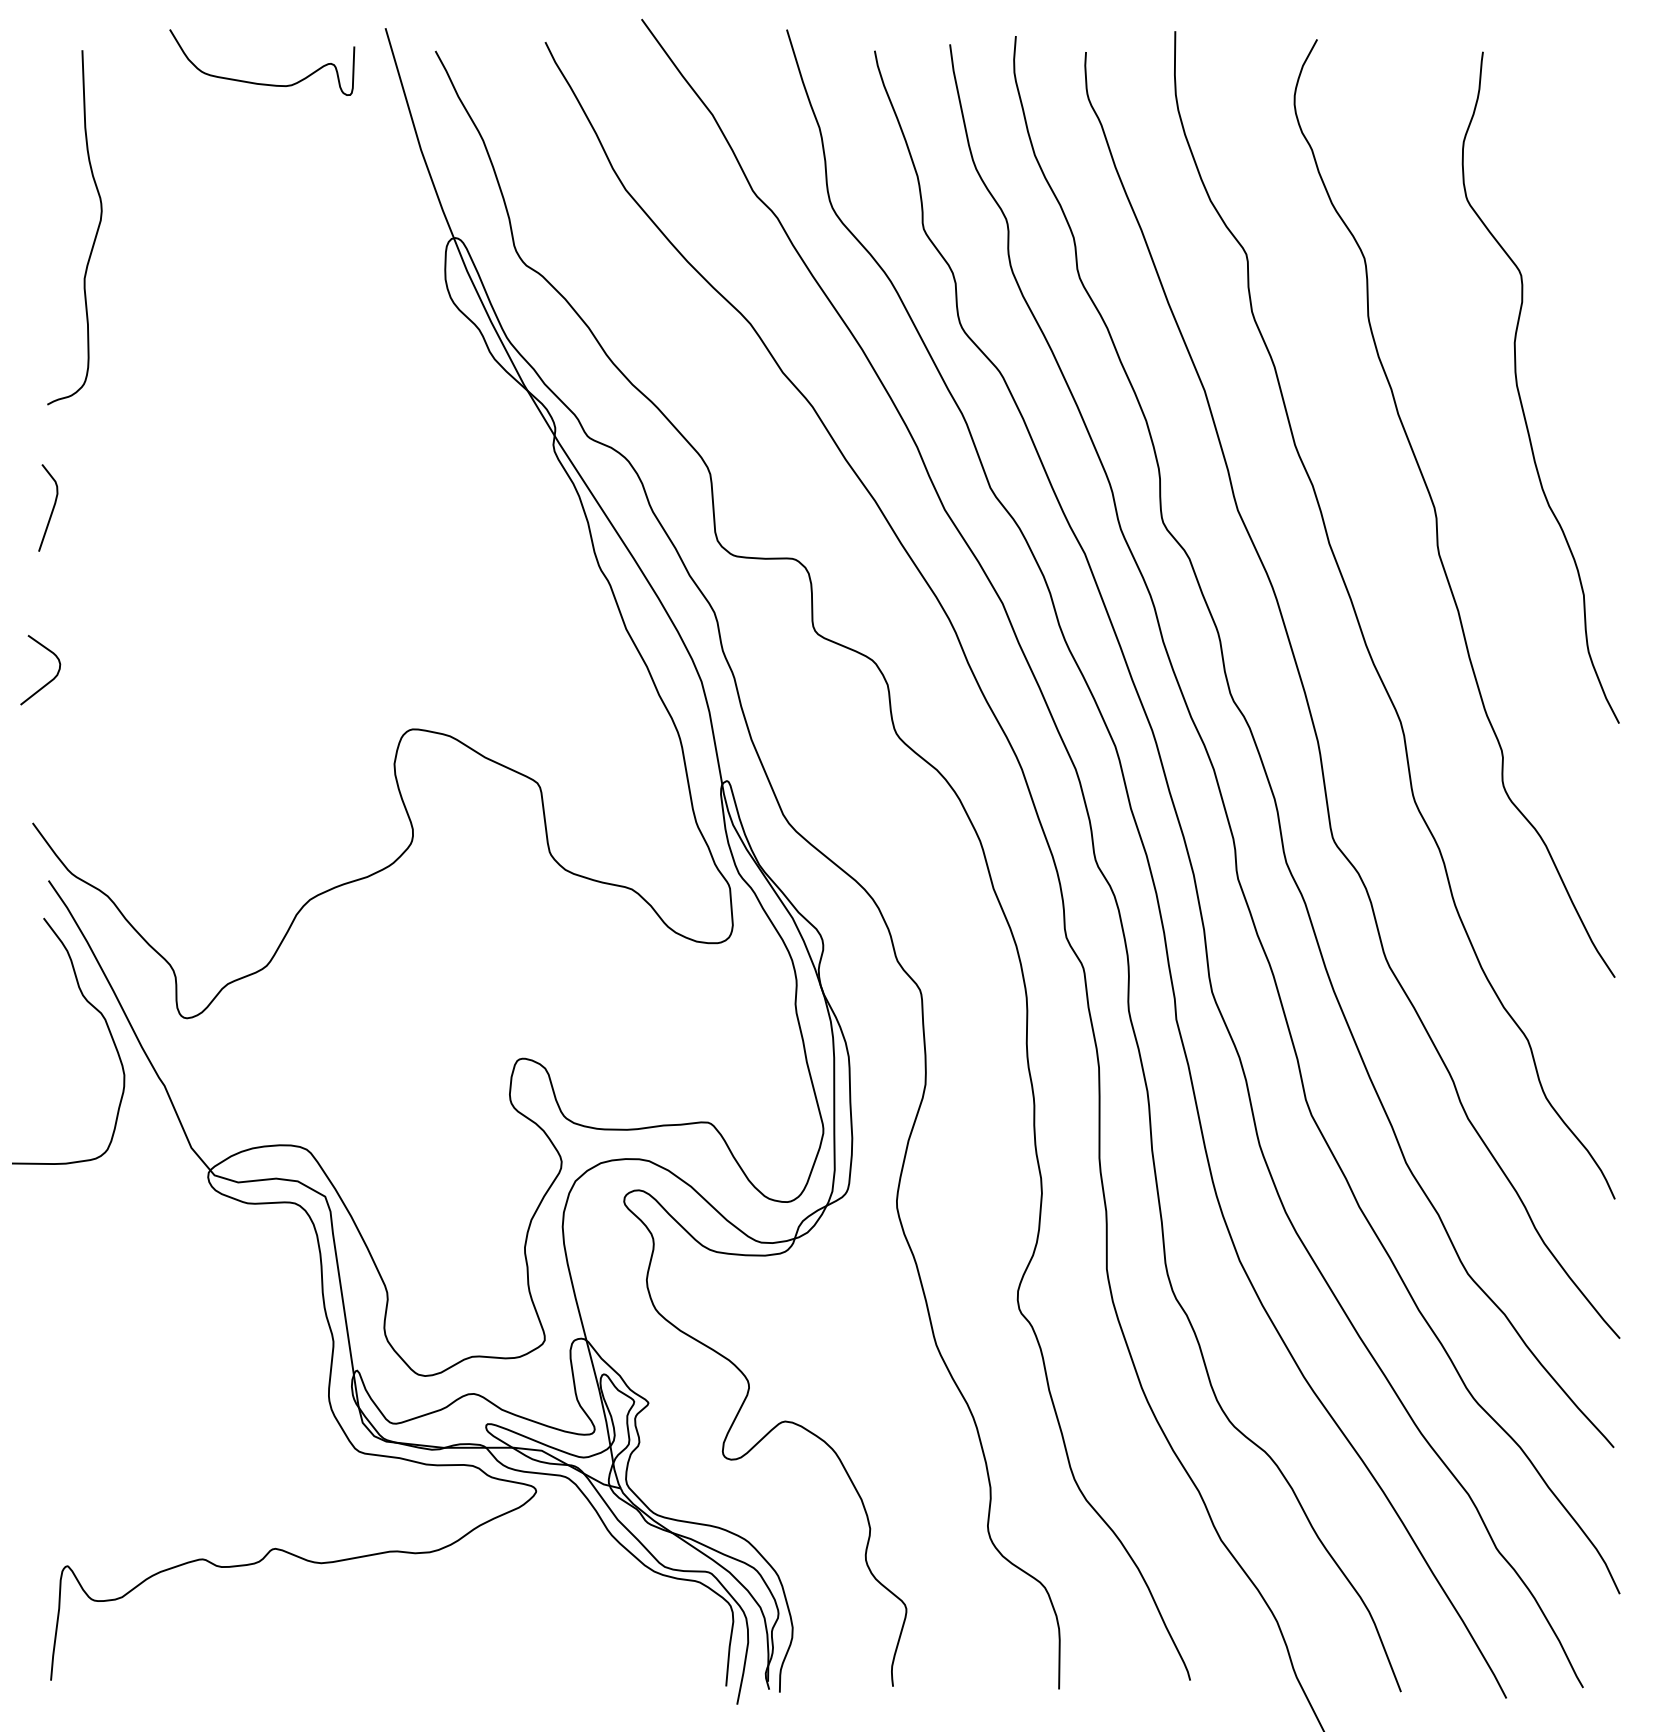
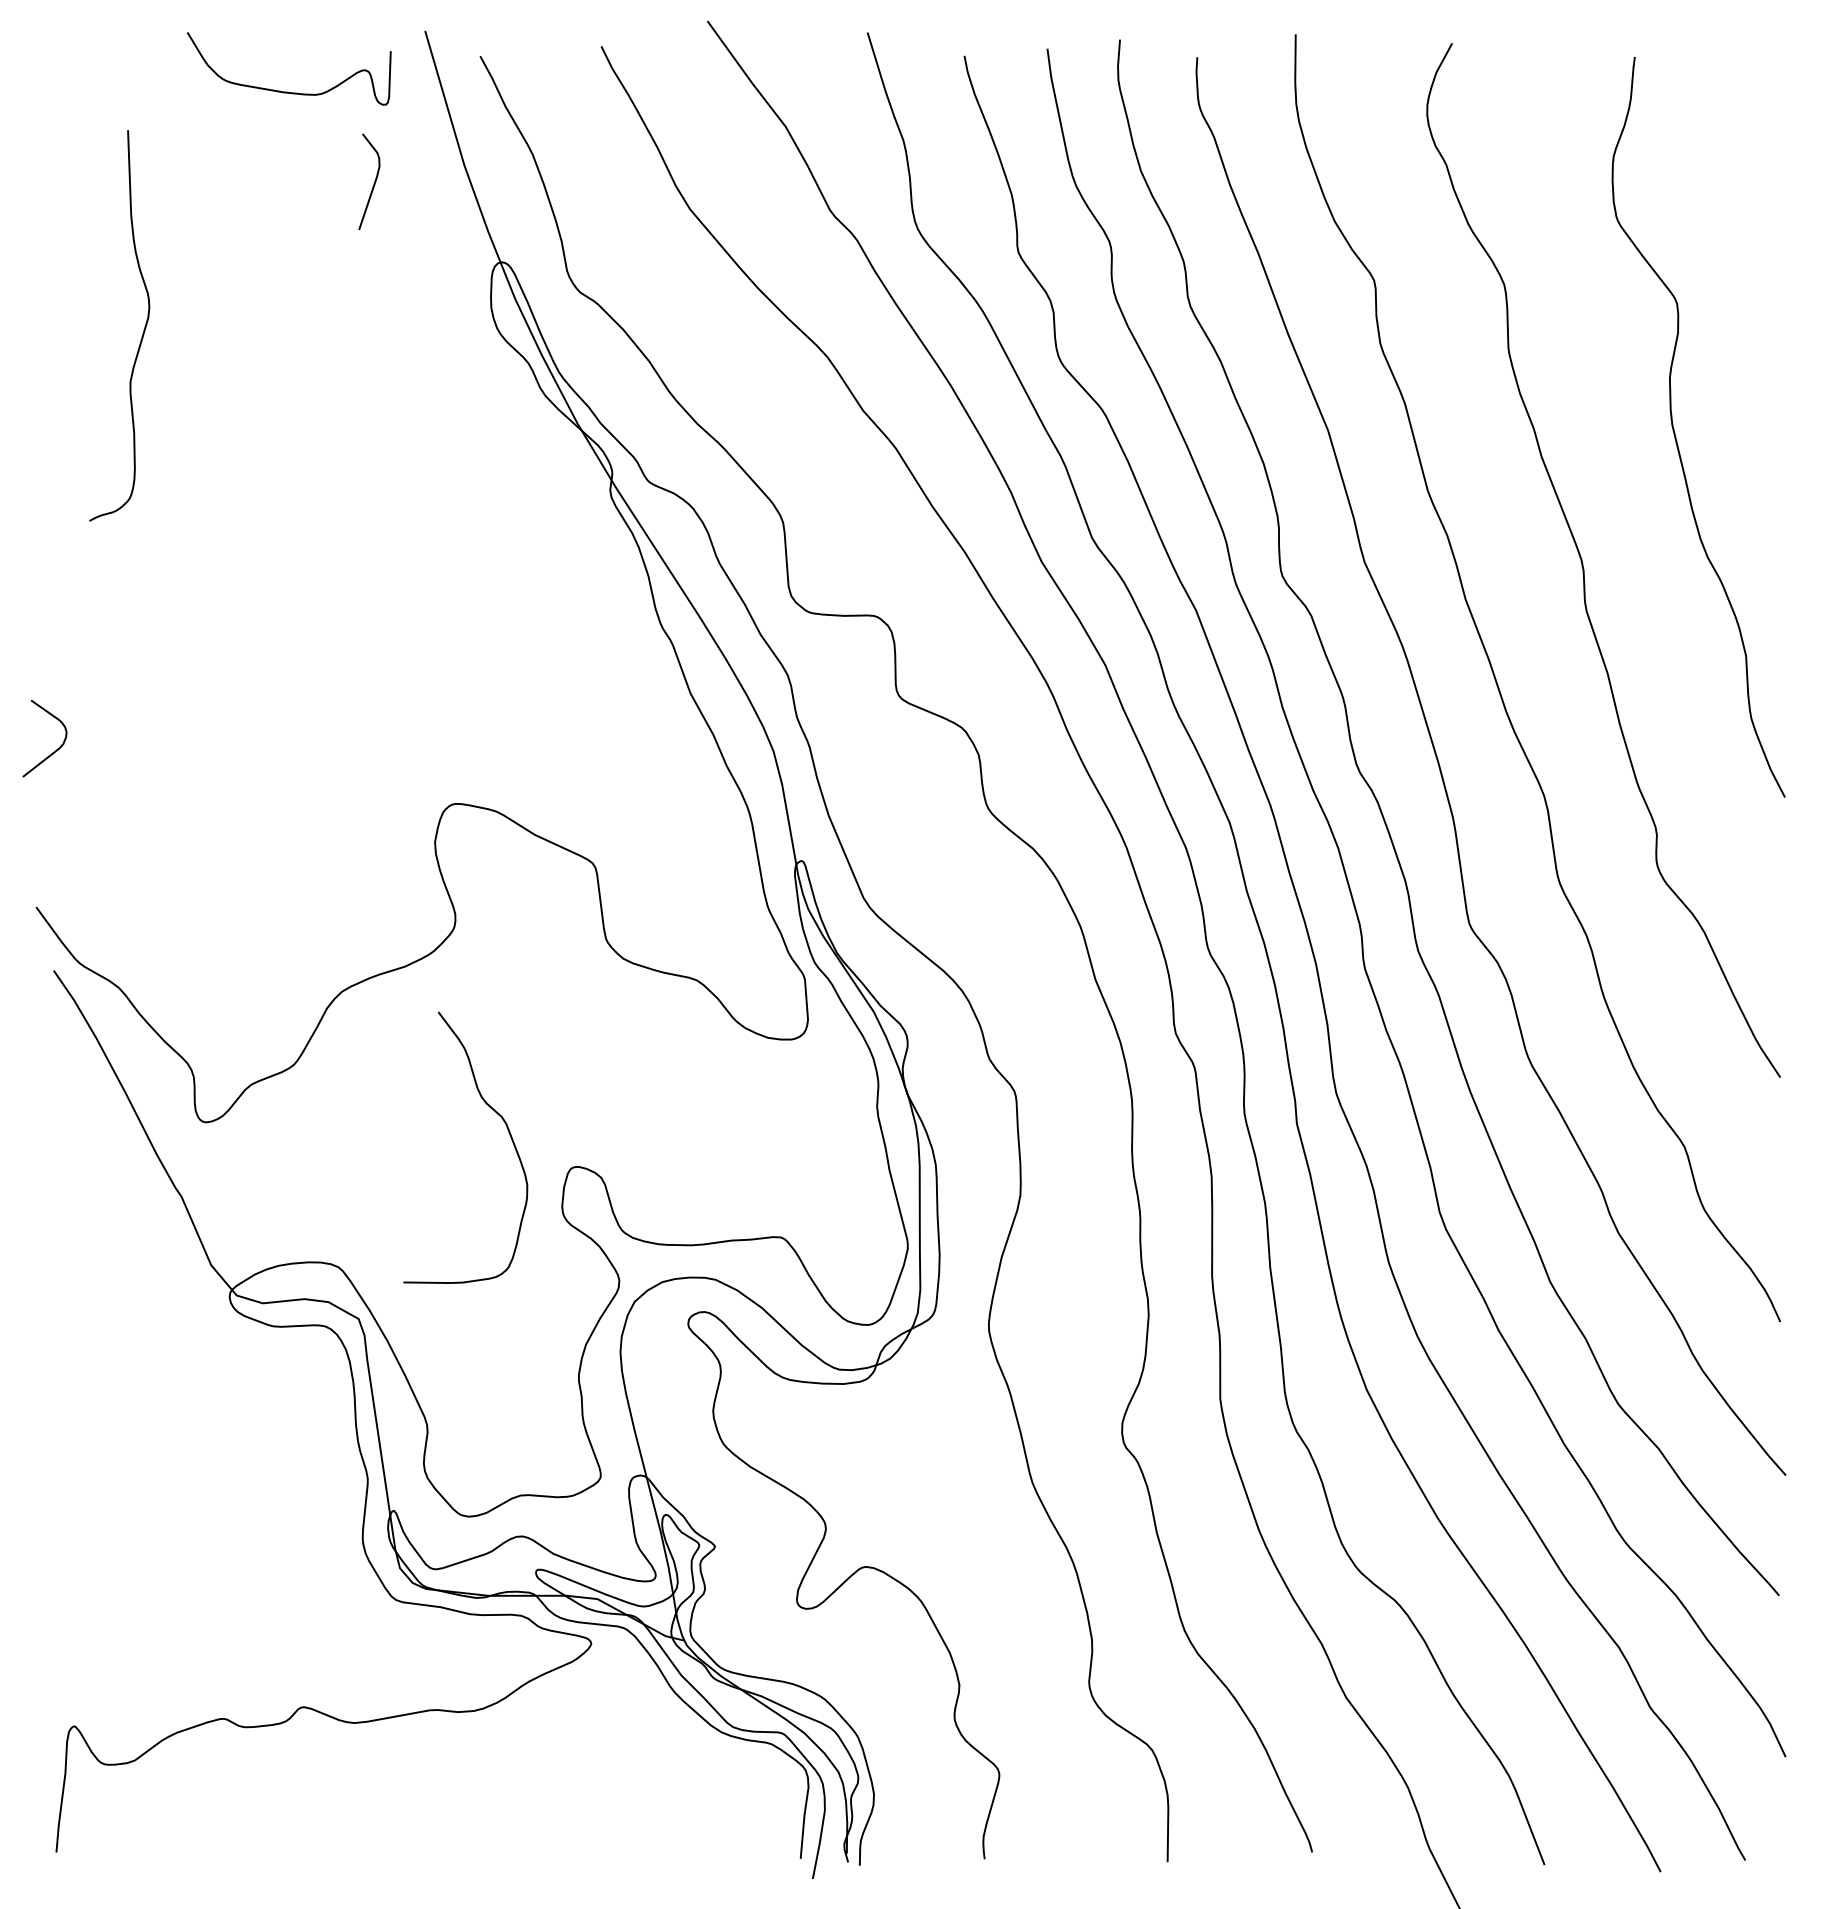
curve: (96, 230) -> (143, 329), moved
curve: (51, 509) -> (373, 183), moved
curve: (106, 1025) -> (507, 1130), moved

